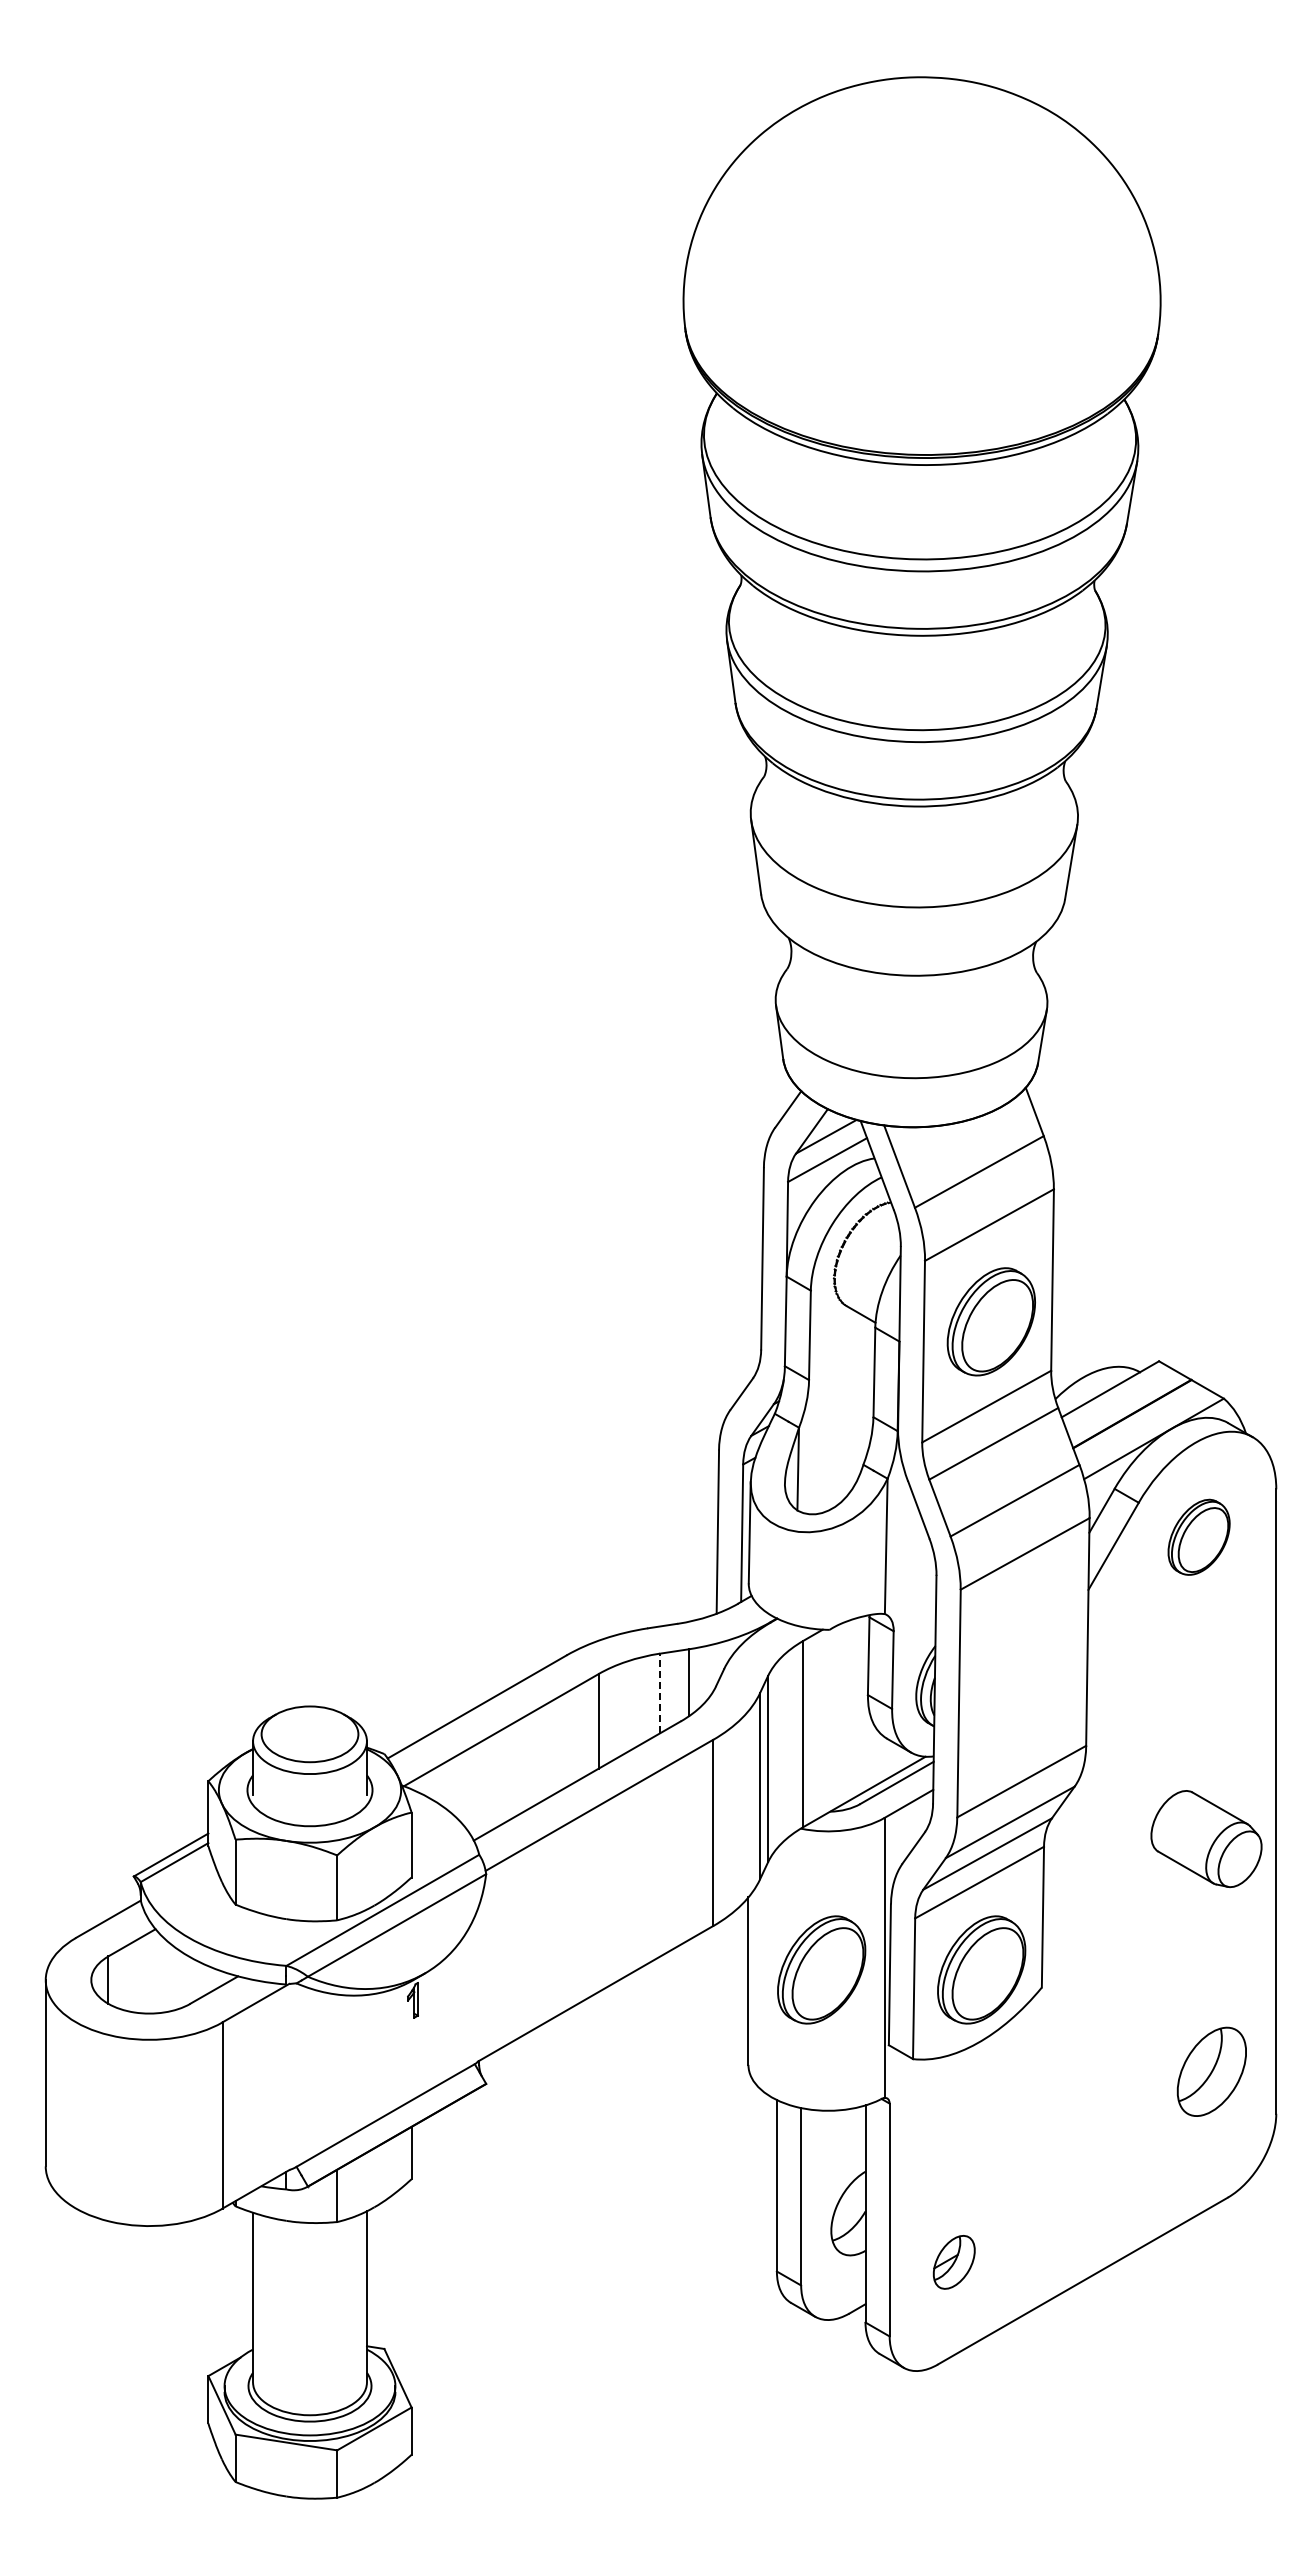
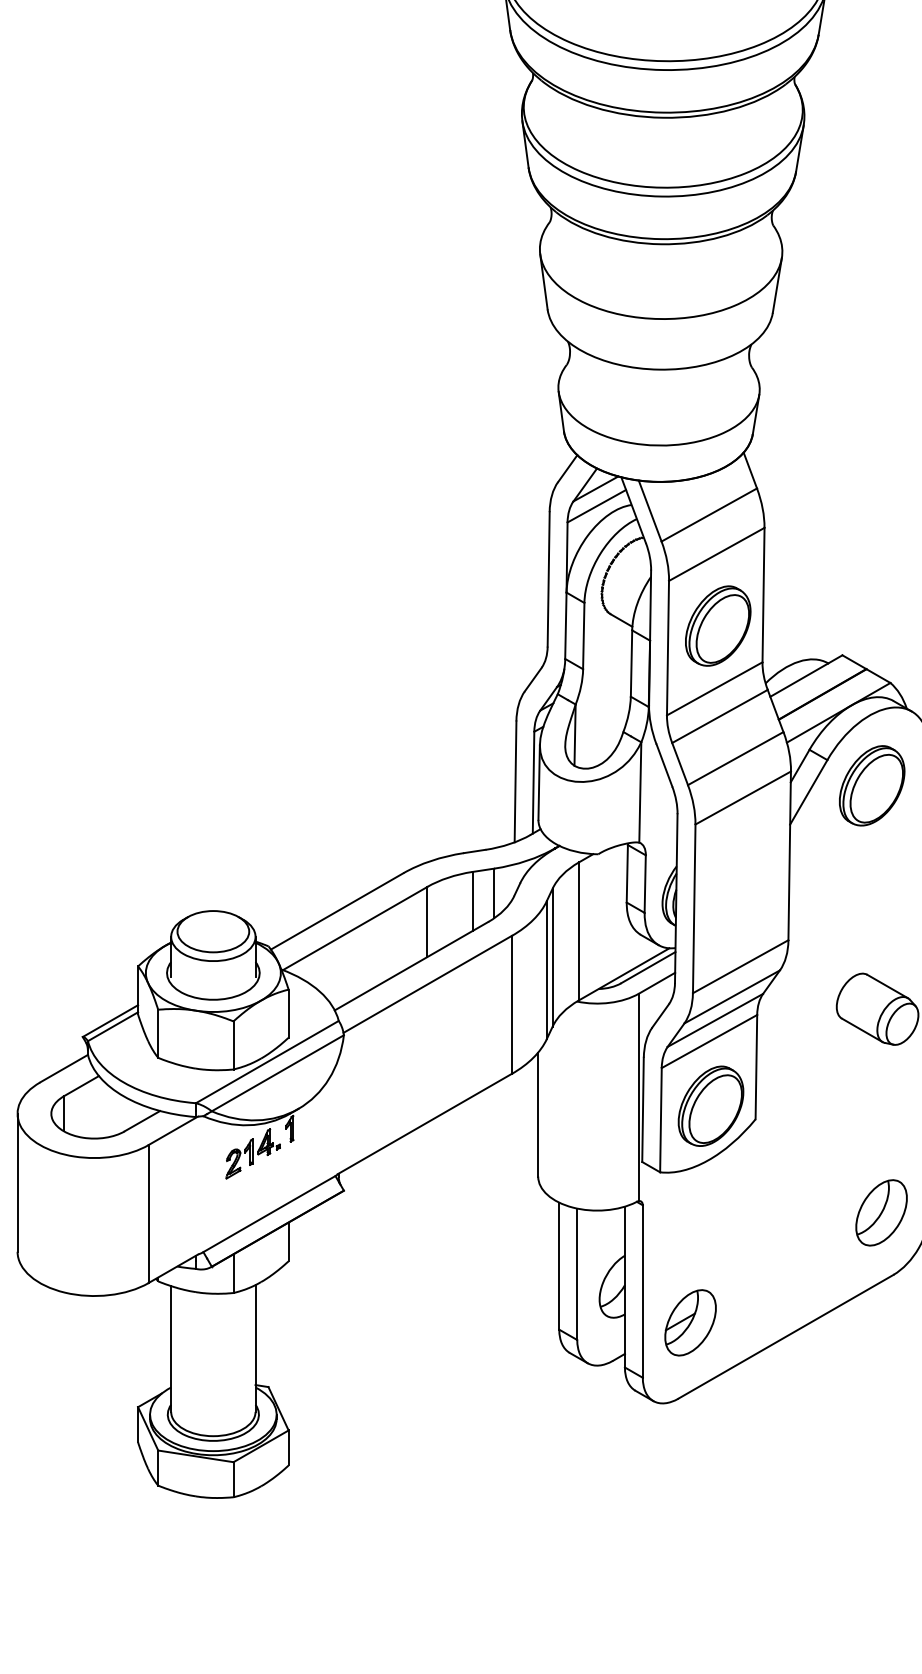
part: (1198, 1536) -> (871, 785), size x1.43
line: (659, 1693) -> (472, 901), dashed -> solid
part: (821, 1969) -> (592, 1105), removed
part: (363, 2034) -> (253, 1154), added
part: (1211, 2071) -> (881, 1212), moved
part: (954, 2262) -> (690, 1323), size x1.67

